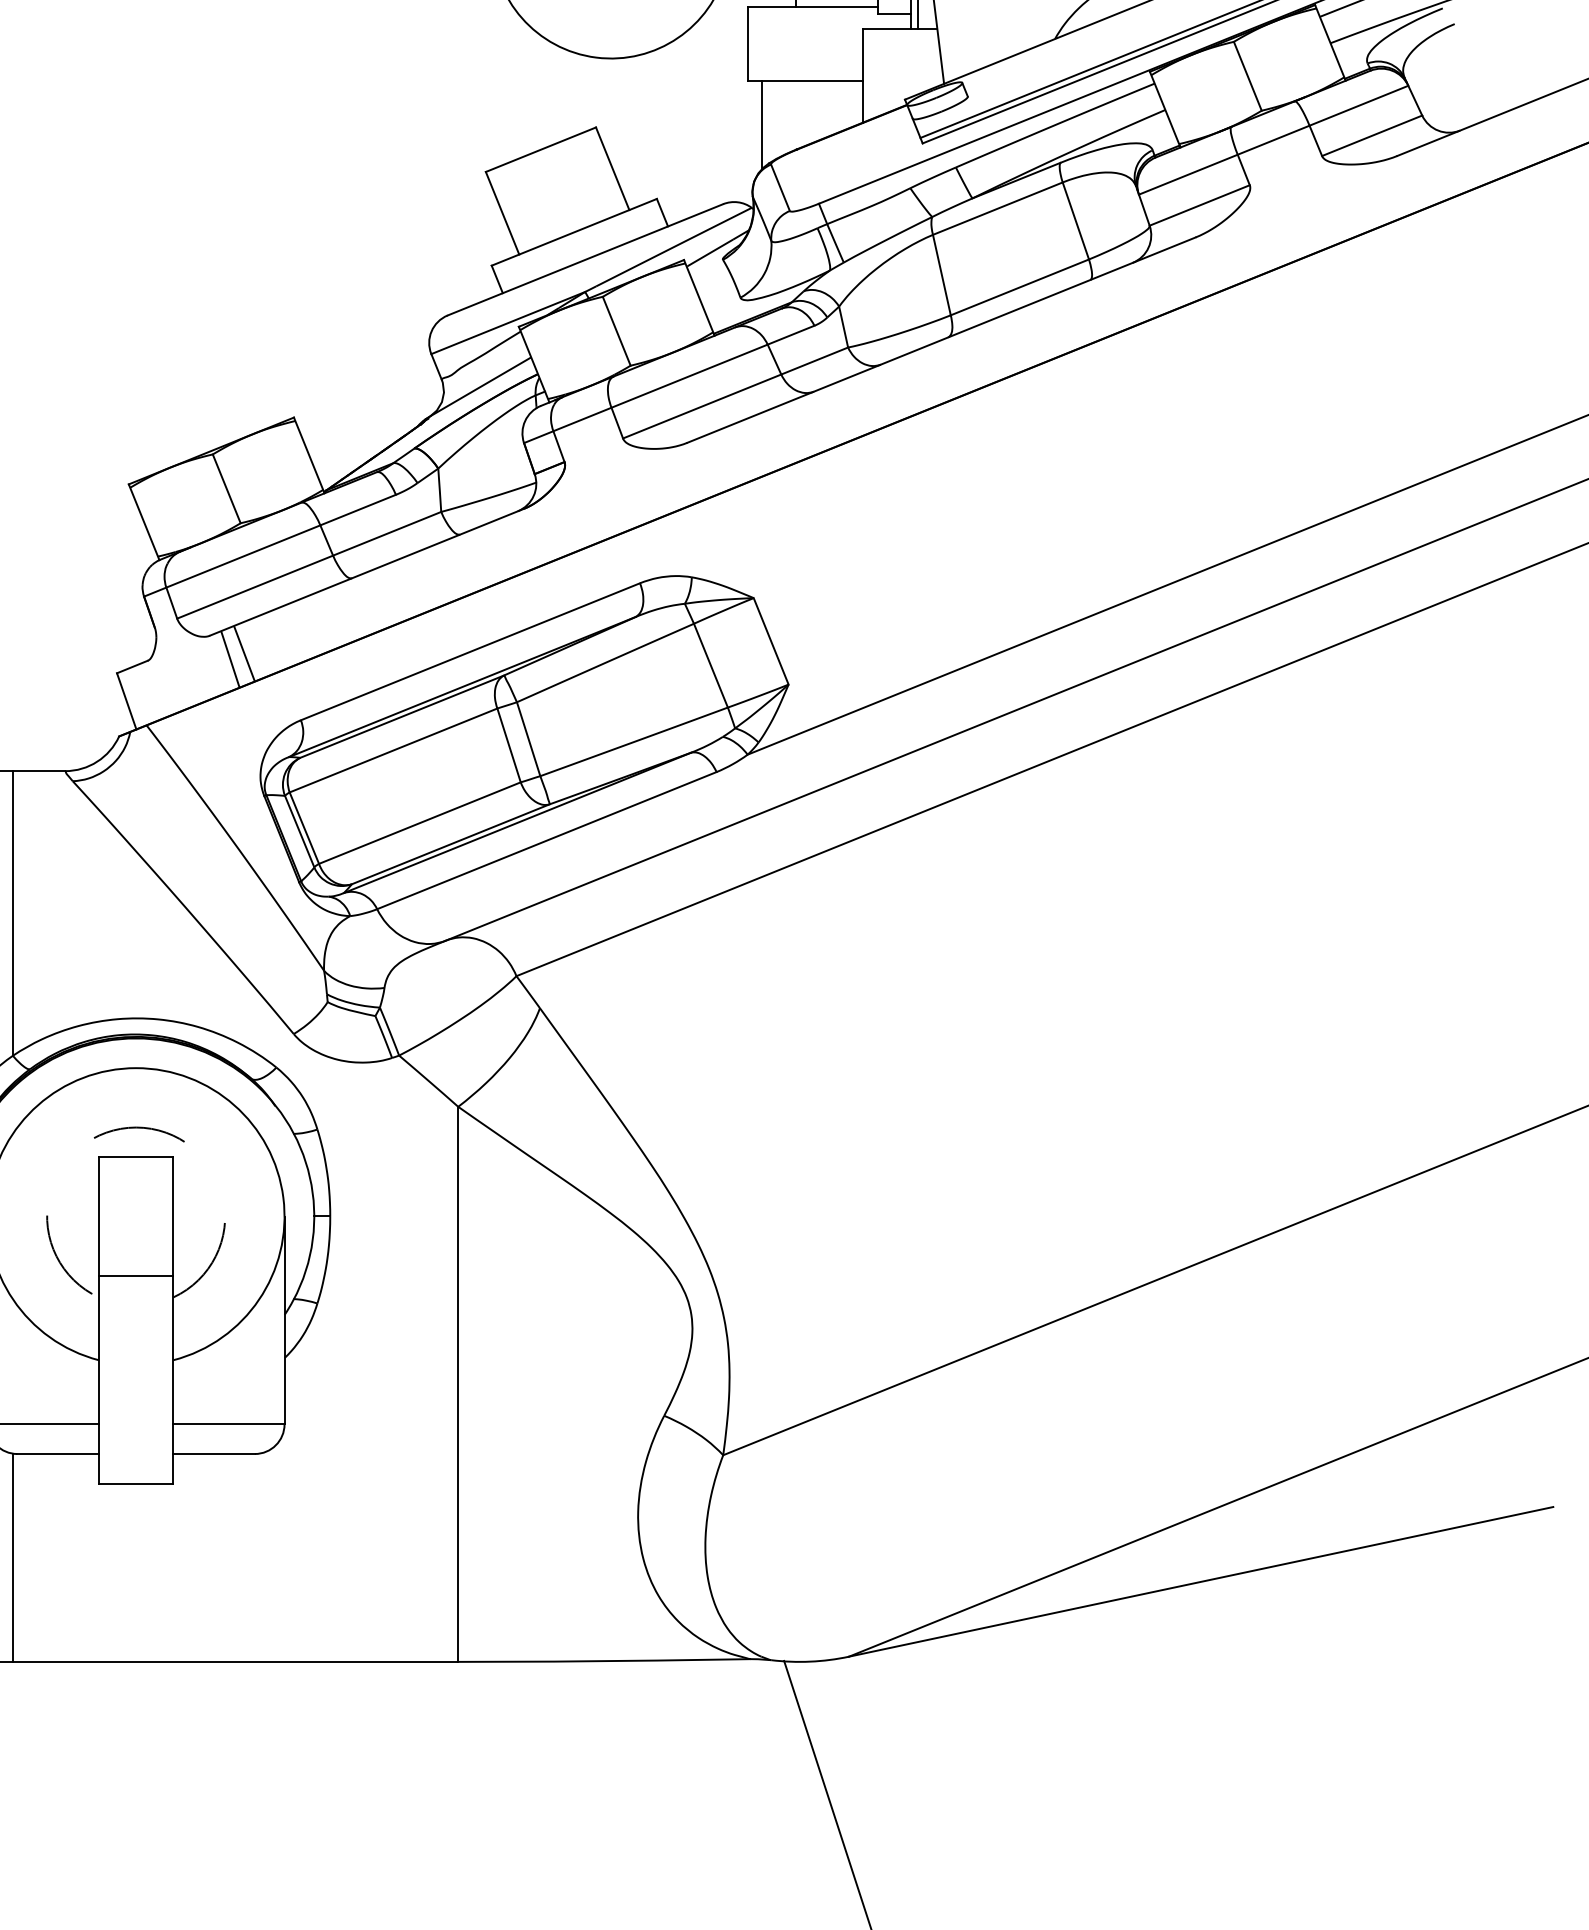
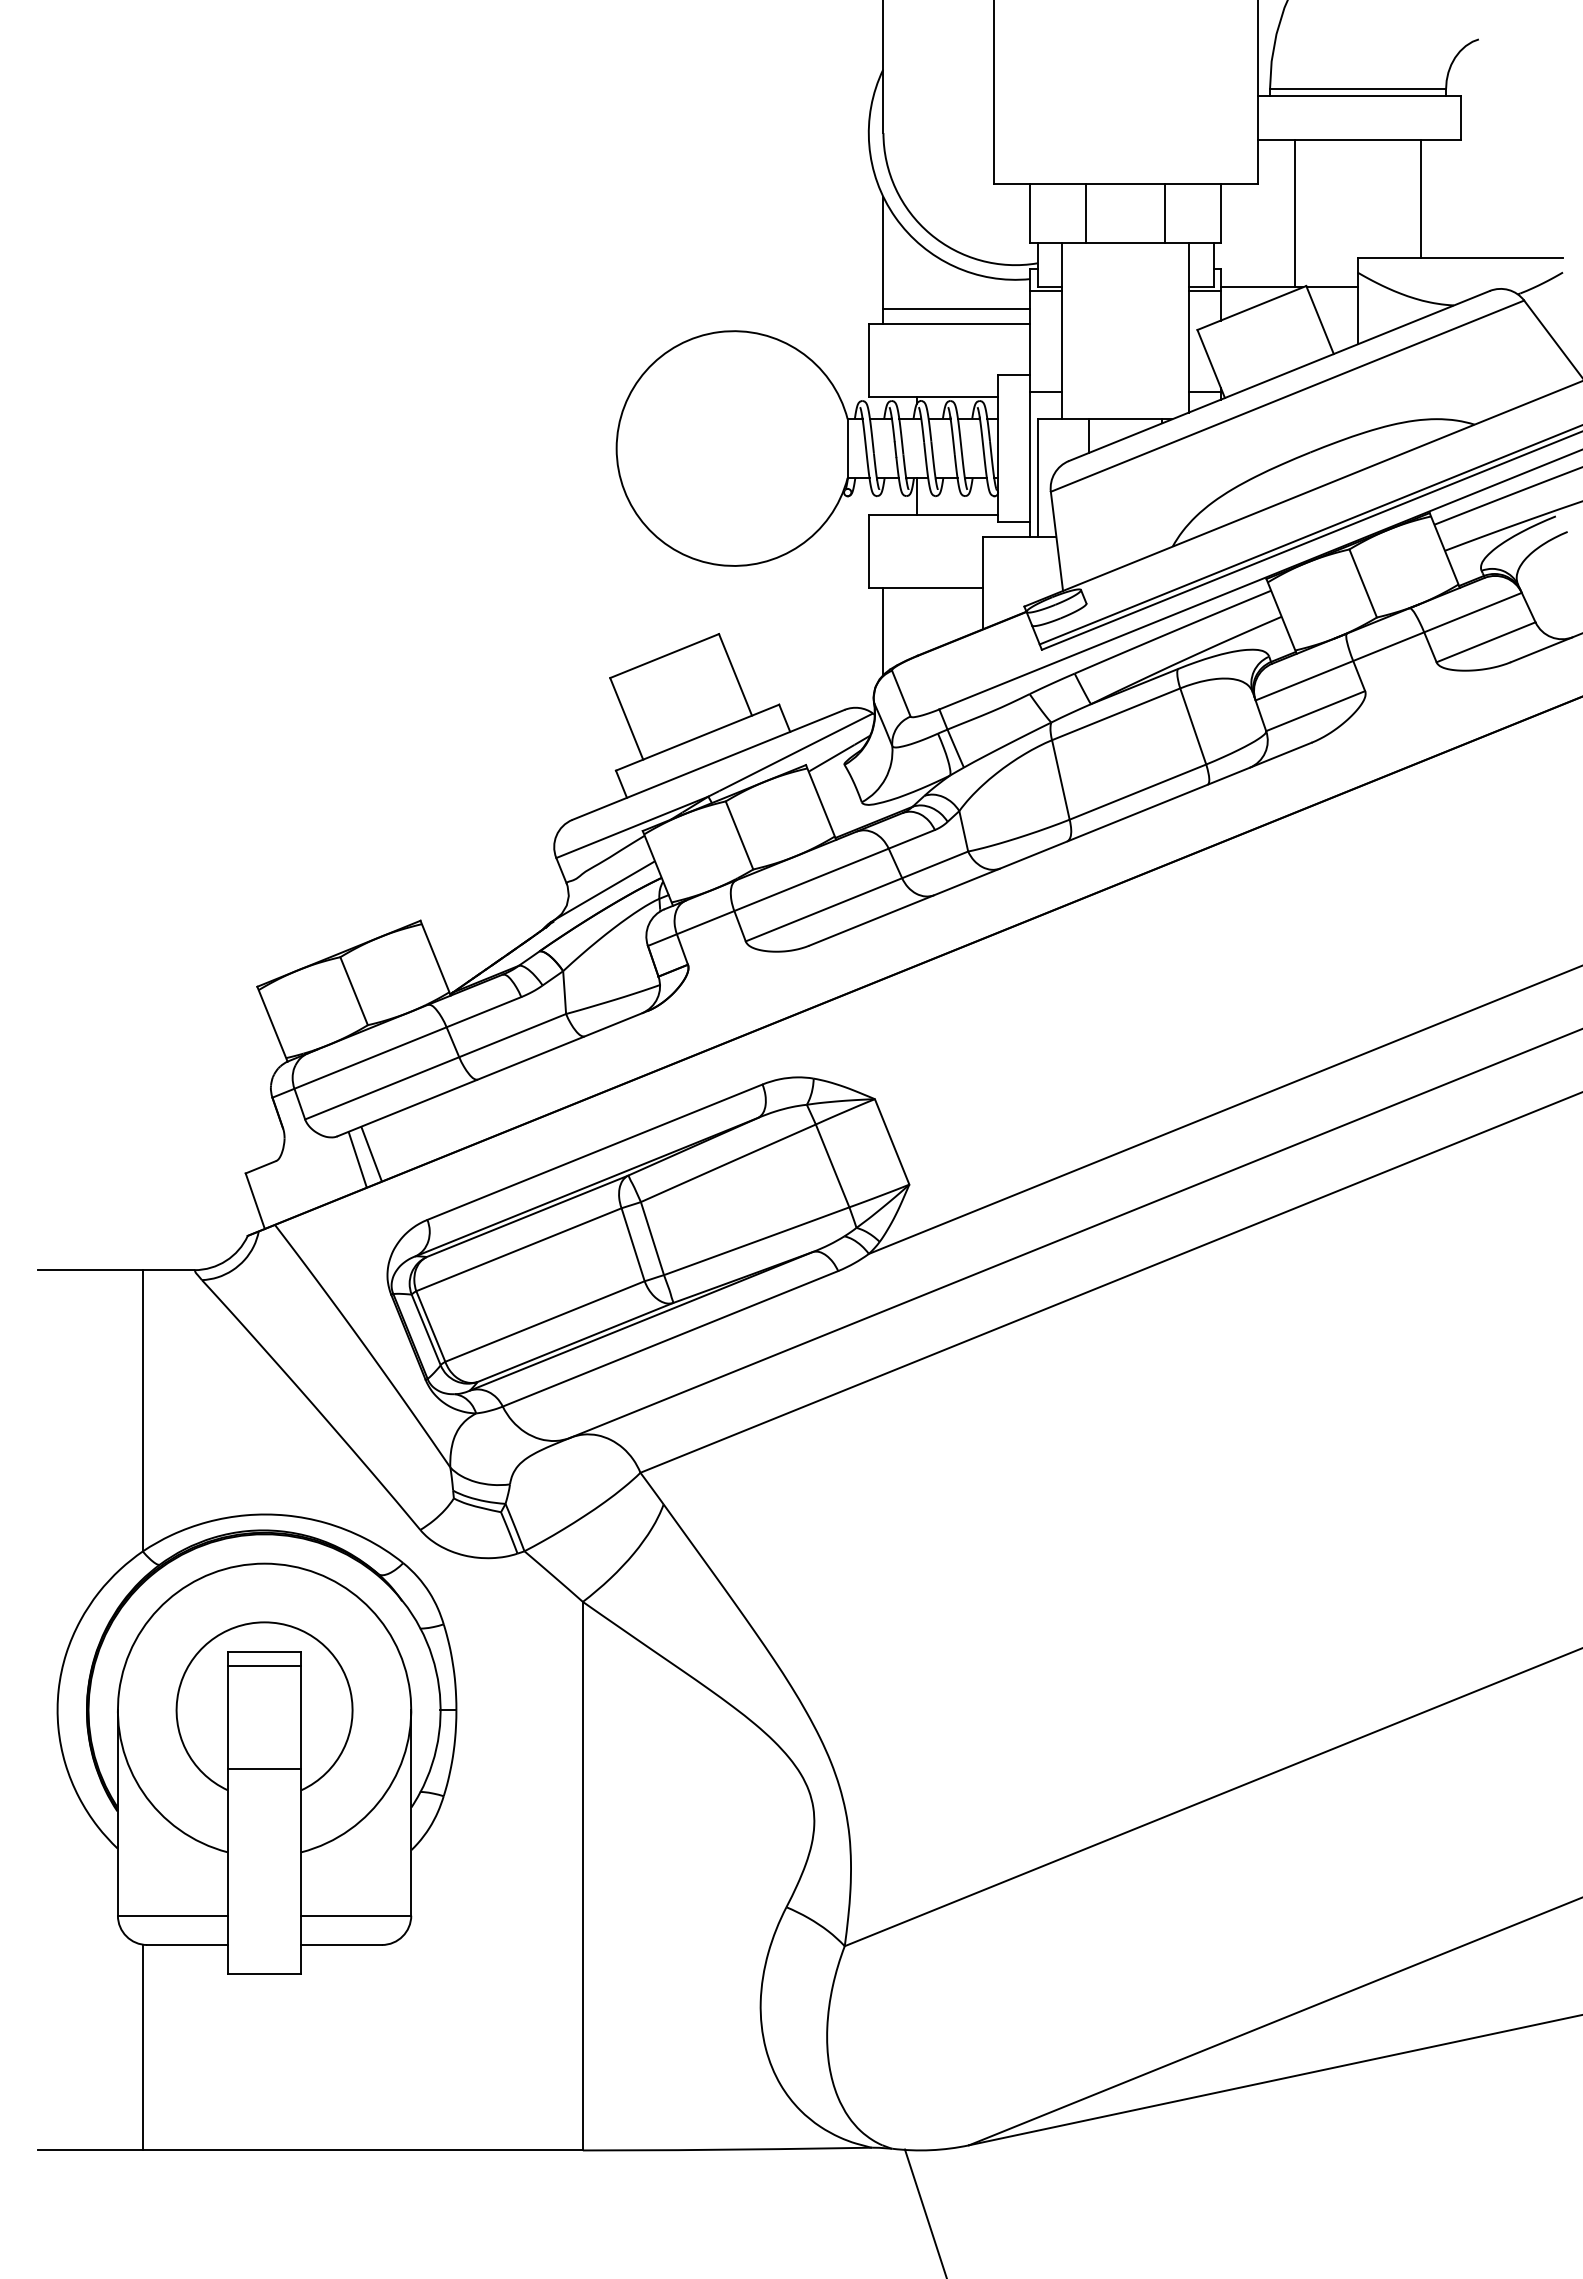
arc: (136, 1127) -> (264, 1622), dashed -> solid
line: (136, 1172) -> (264, 1666), added

